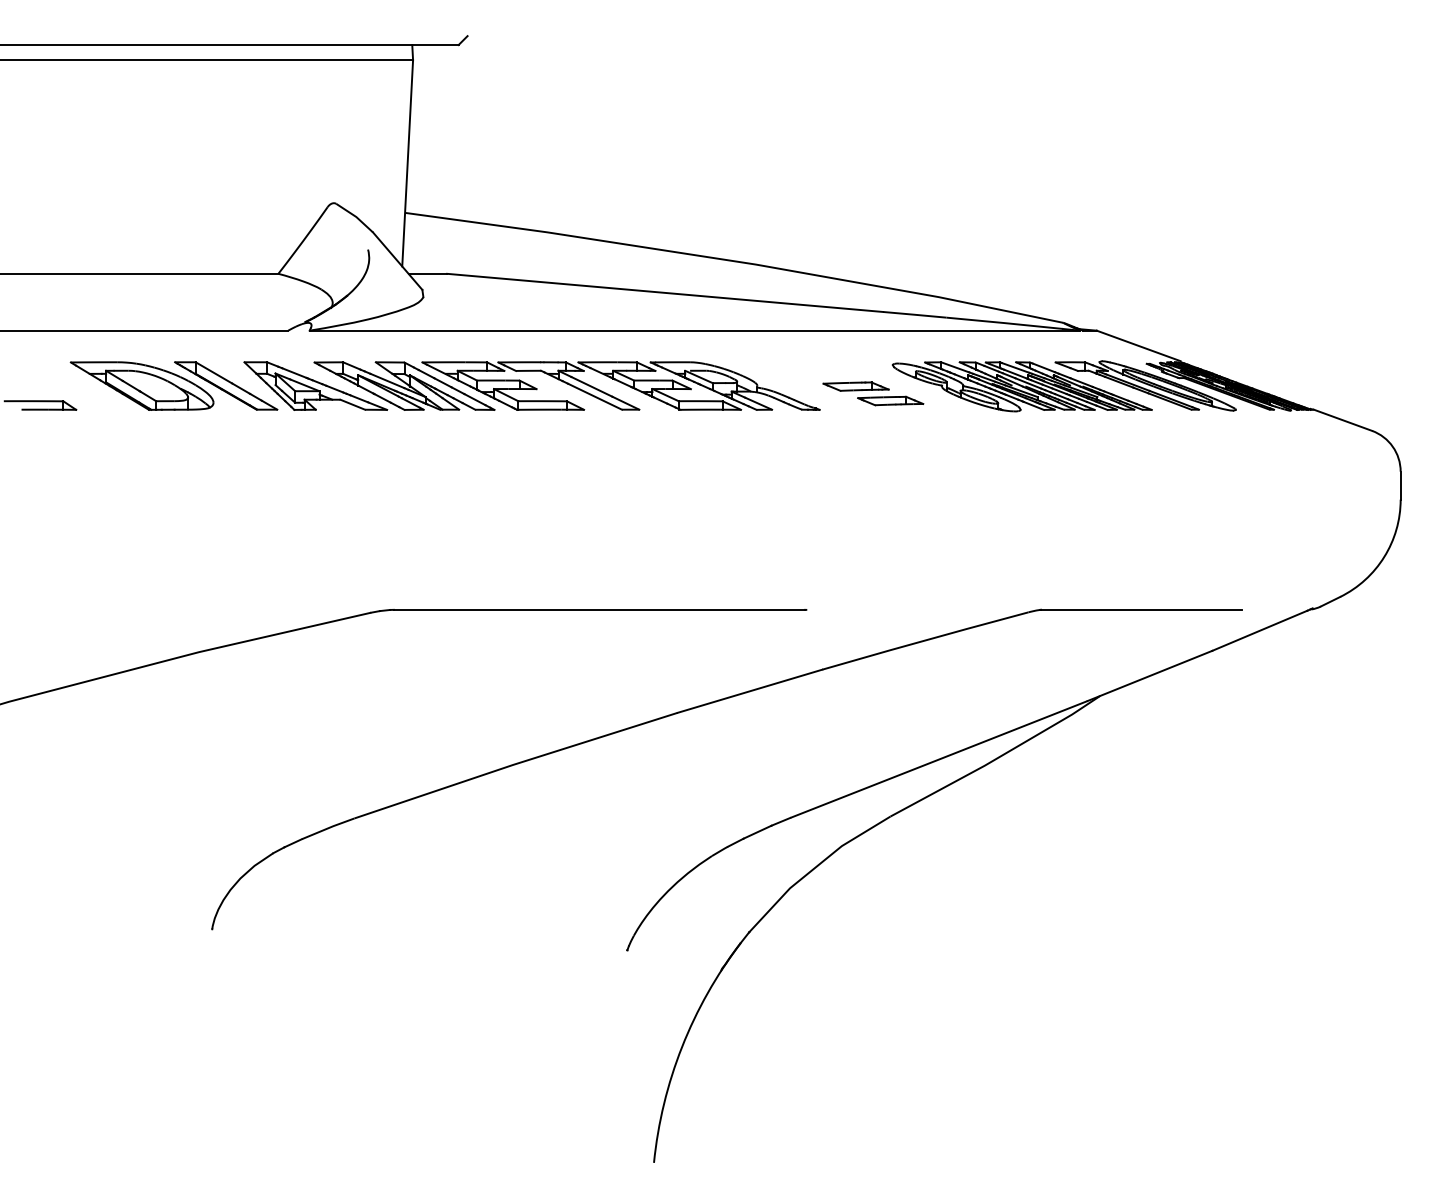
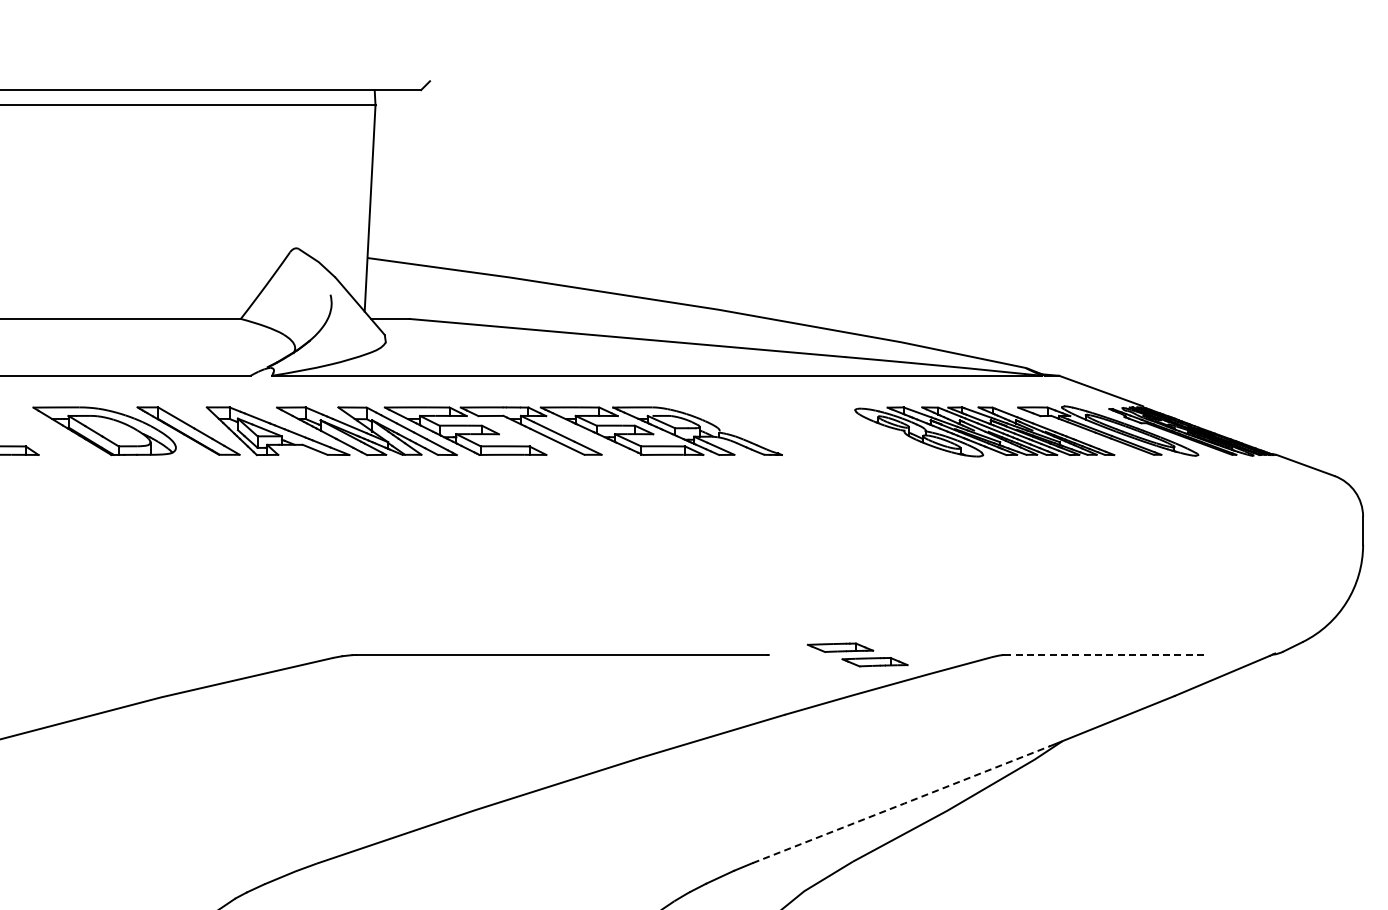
part: (873, 393) -> (857, 654), moved
line: (1140, 609) -> (1102, 654), solid -> dashed
line: (939, 759) -> (901, 804), solid -> dashed

